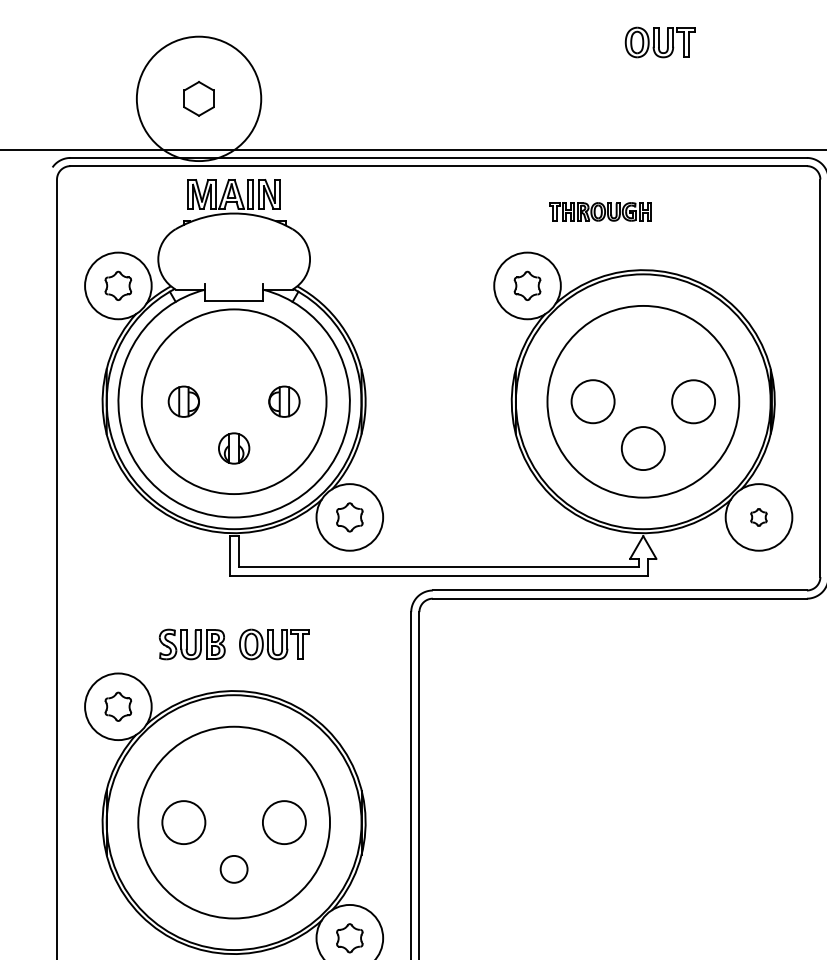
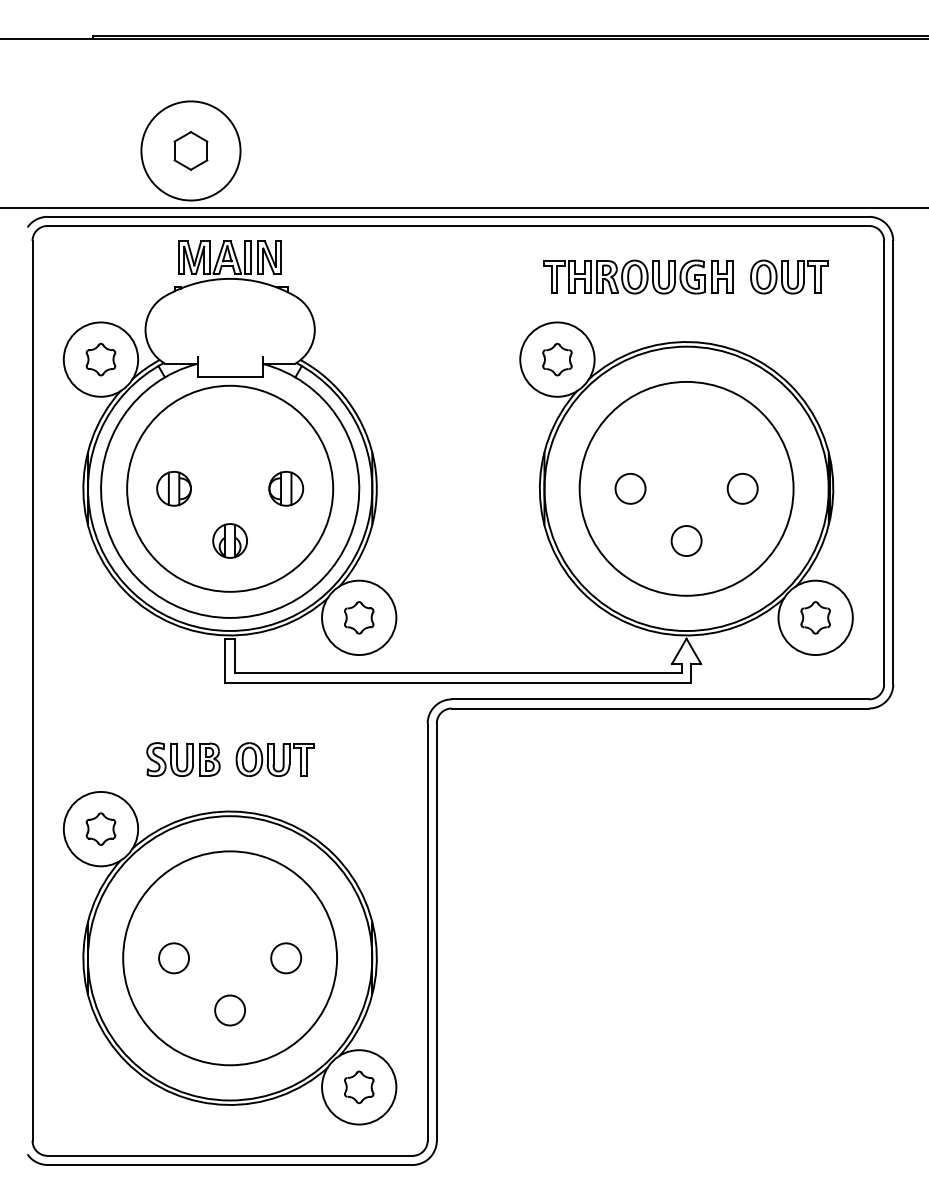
part: (660, 42) -> (789, 276), moved
circle: (198, 98) -> (190, 150), size x0.71
part: (600, 211) -> (638, 276), size x1.67
circle: (593, 401) -> (630, 488), size x0.62
circle: (693, 401) -> (742, 488), size x0.62
circle: (643, 448) -> (686, 541), size x0.62
part: (758, 517) -> (815, 617), size x1.67
circle: (184, 822) -> (174, 958), size x0.62
circle: (284, 822) -> (286, 958), size x0.62

